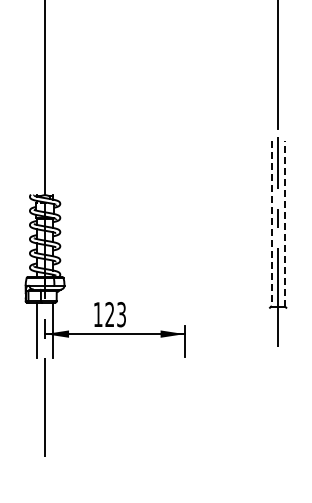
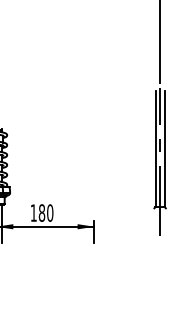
line: (284, 223) -> (164, 149), dashed -> solid
line: (271, 224) -> (155, 149), dashed -> solid
text: (115, 314) -> (45, 212), 123 -> 180

